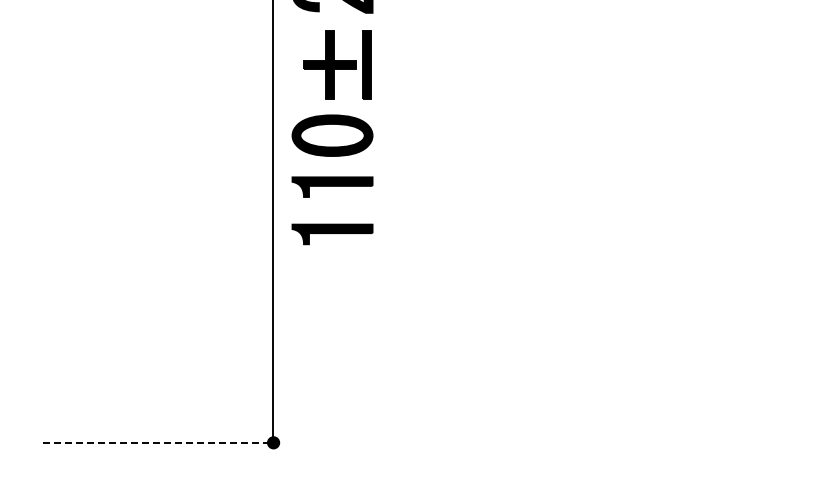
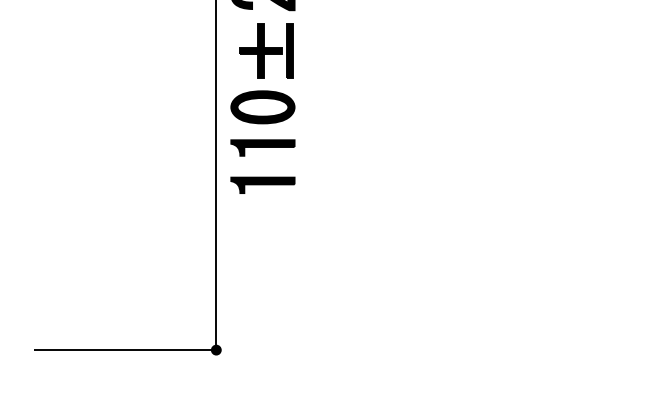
line: (158, 442) -> (125, 349), dashed -> solid

